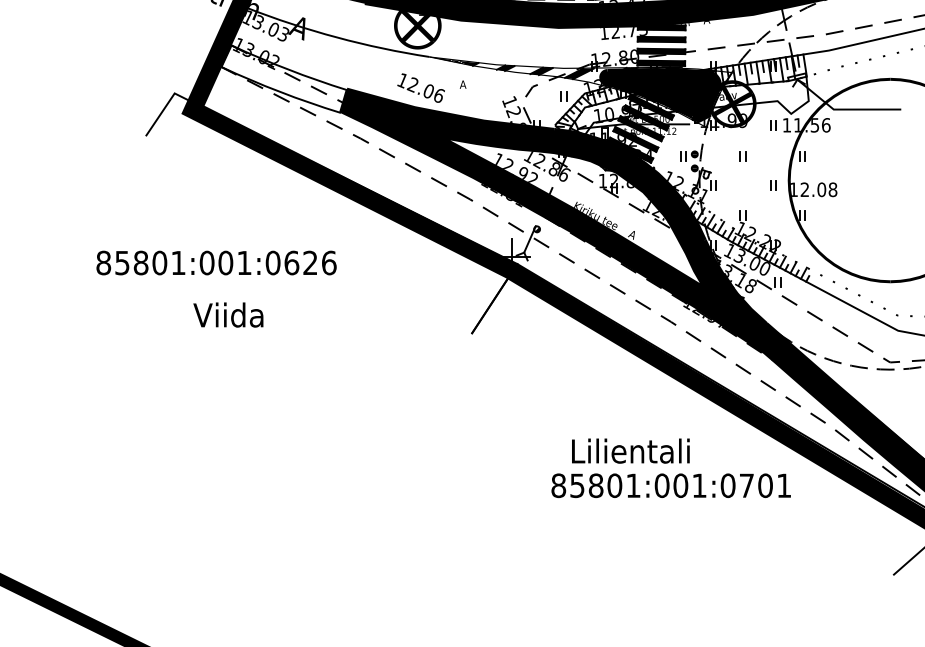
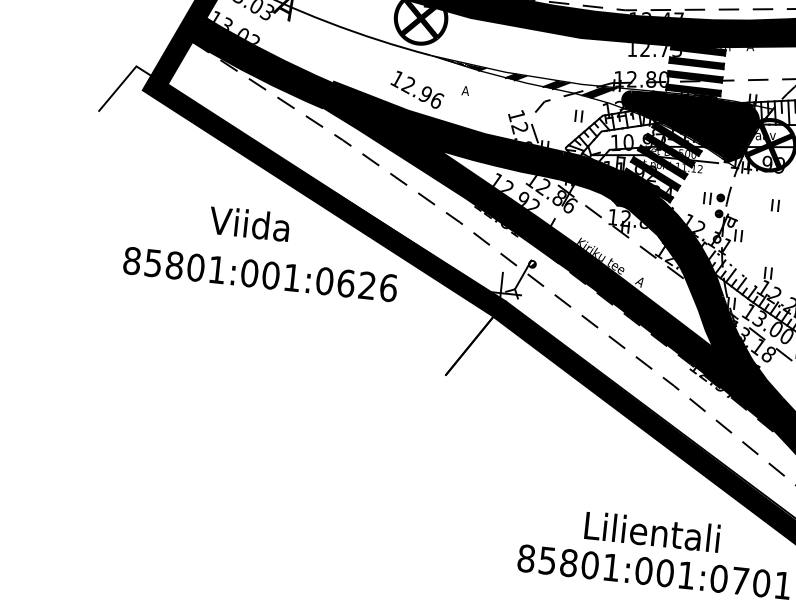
fill: (283, 78) -> (261, 62), added
text: (427, 91) -> (424, 94), 12.06 -> 12.96
text: (216, 262) -> (260, 273), moved
text: (228, 314) -> (249, 223), moved
text: (630, 450) -> (652, 531), moved

